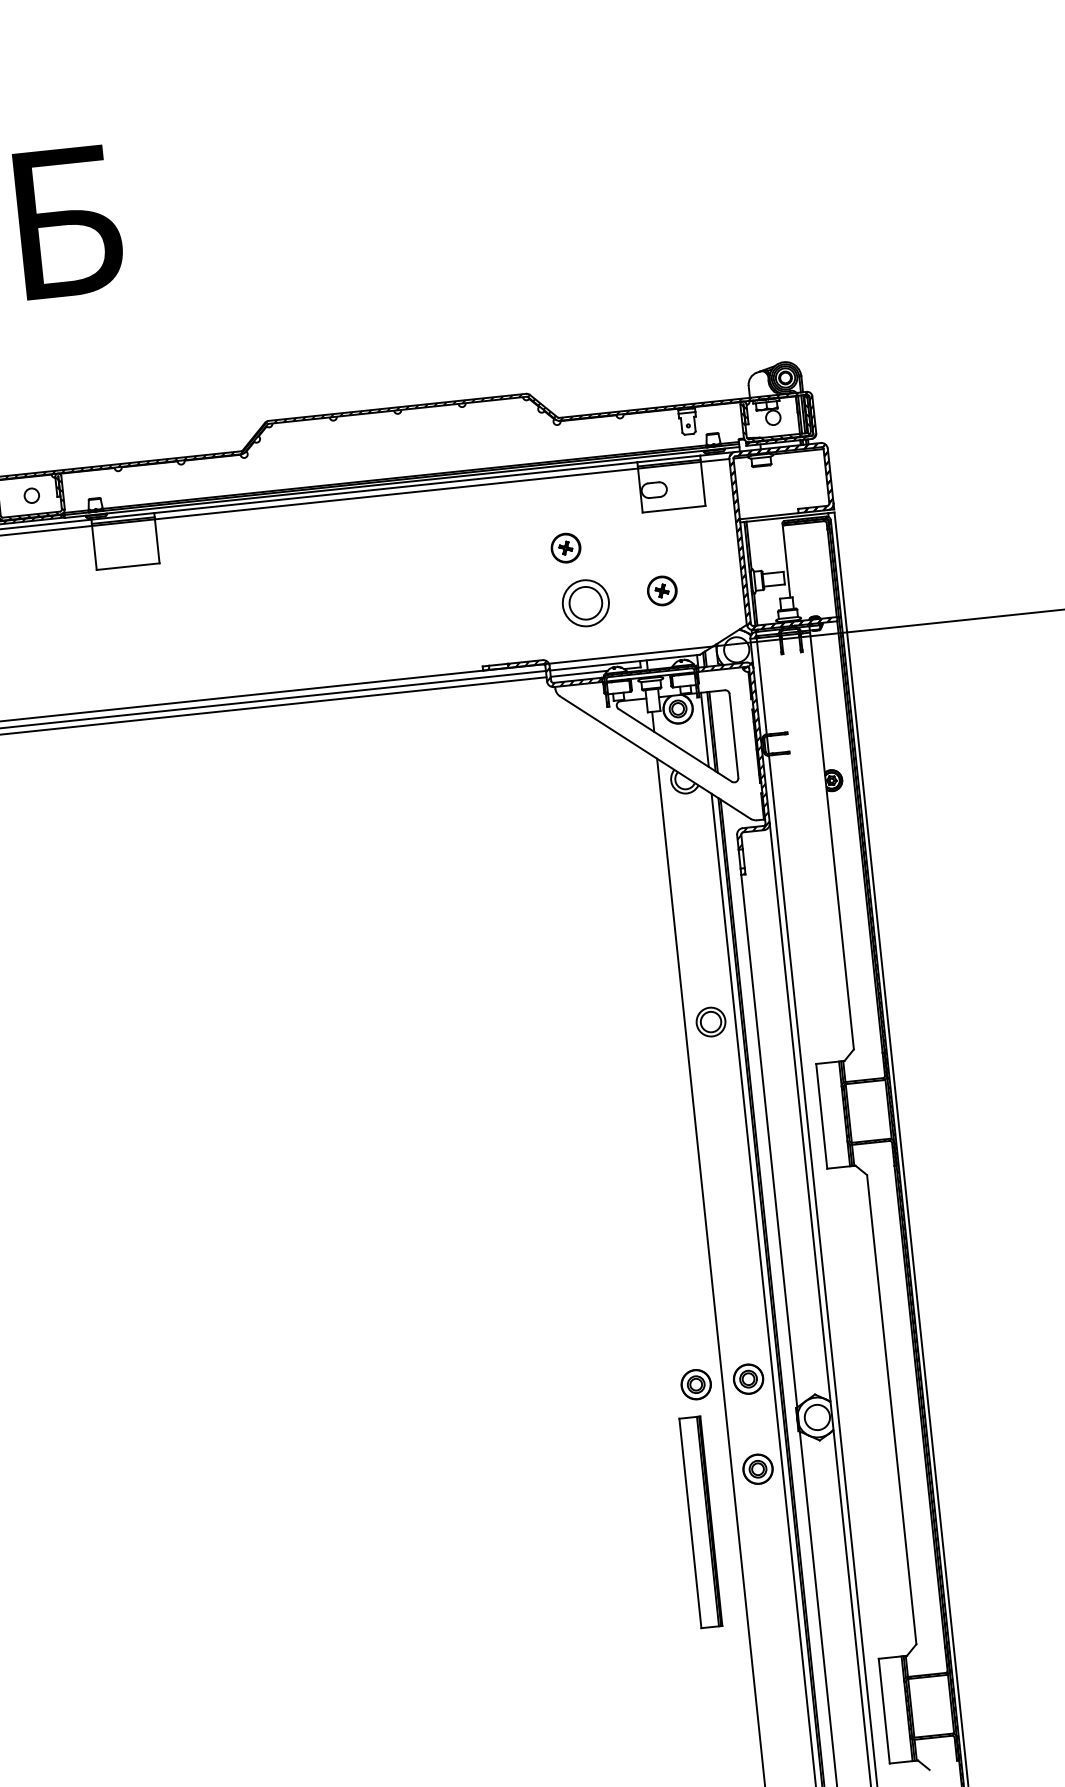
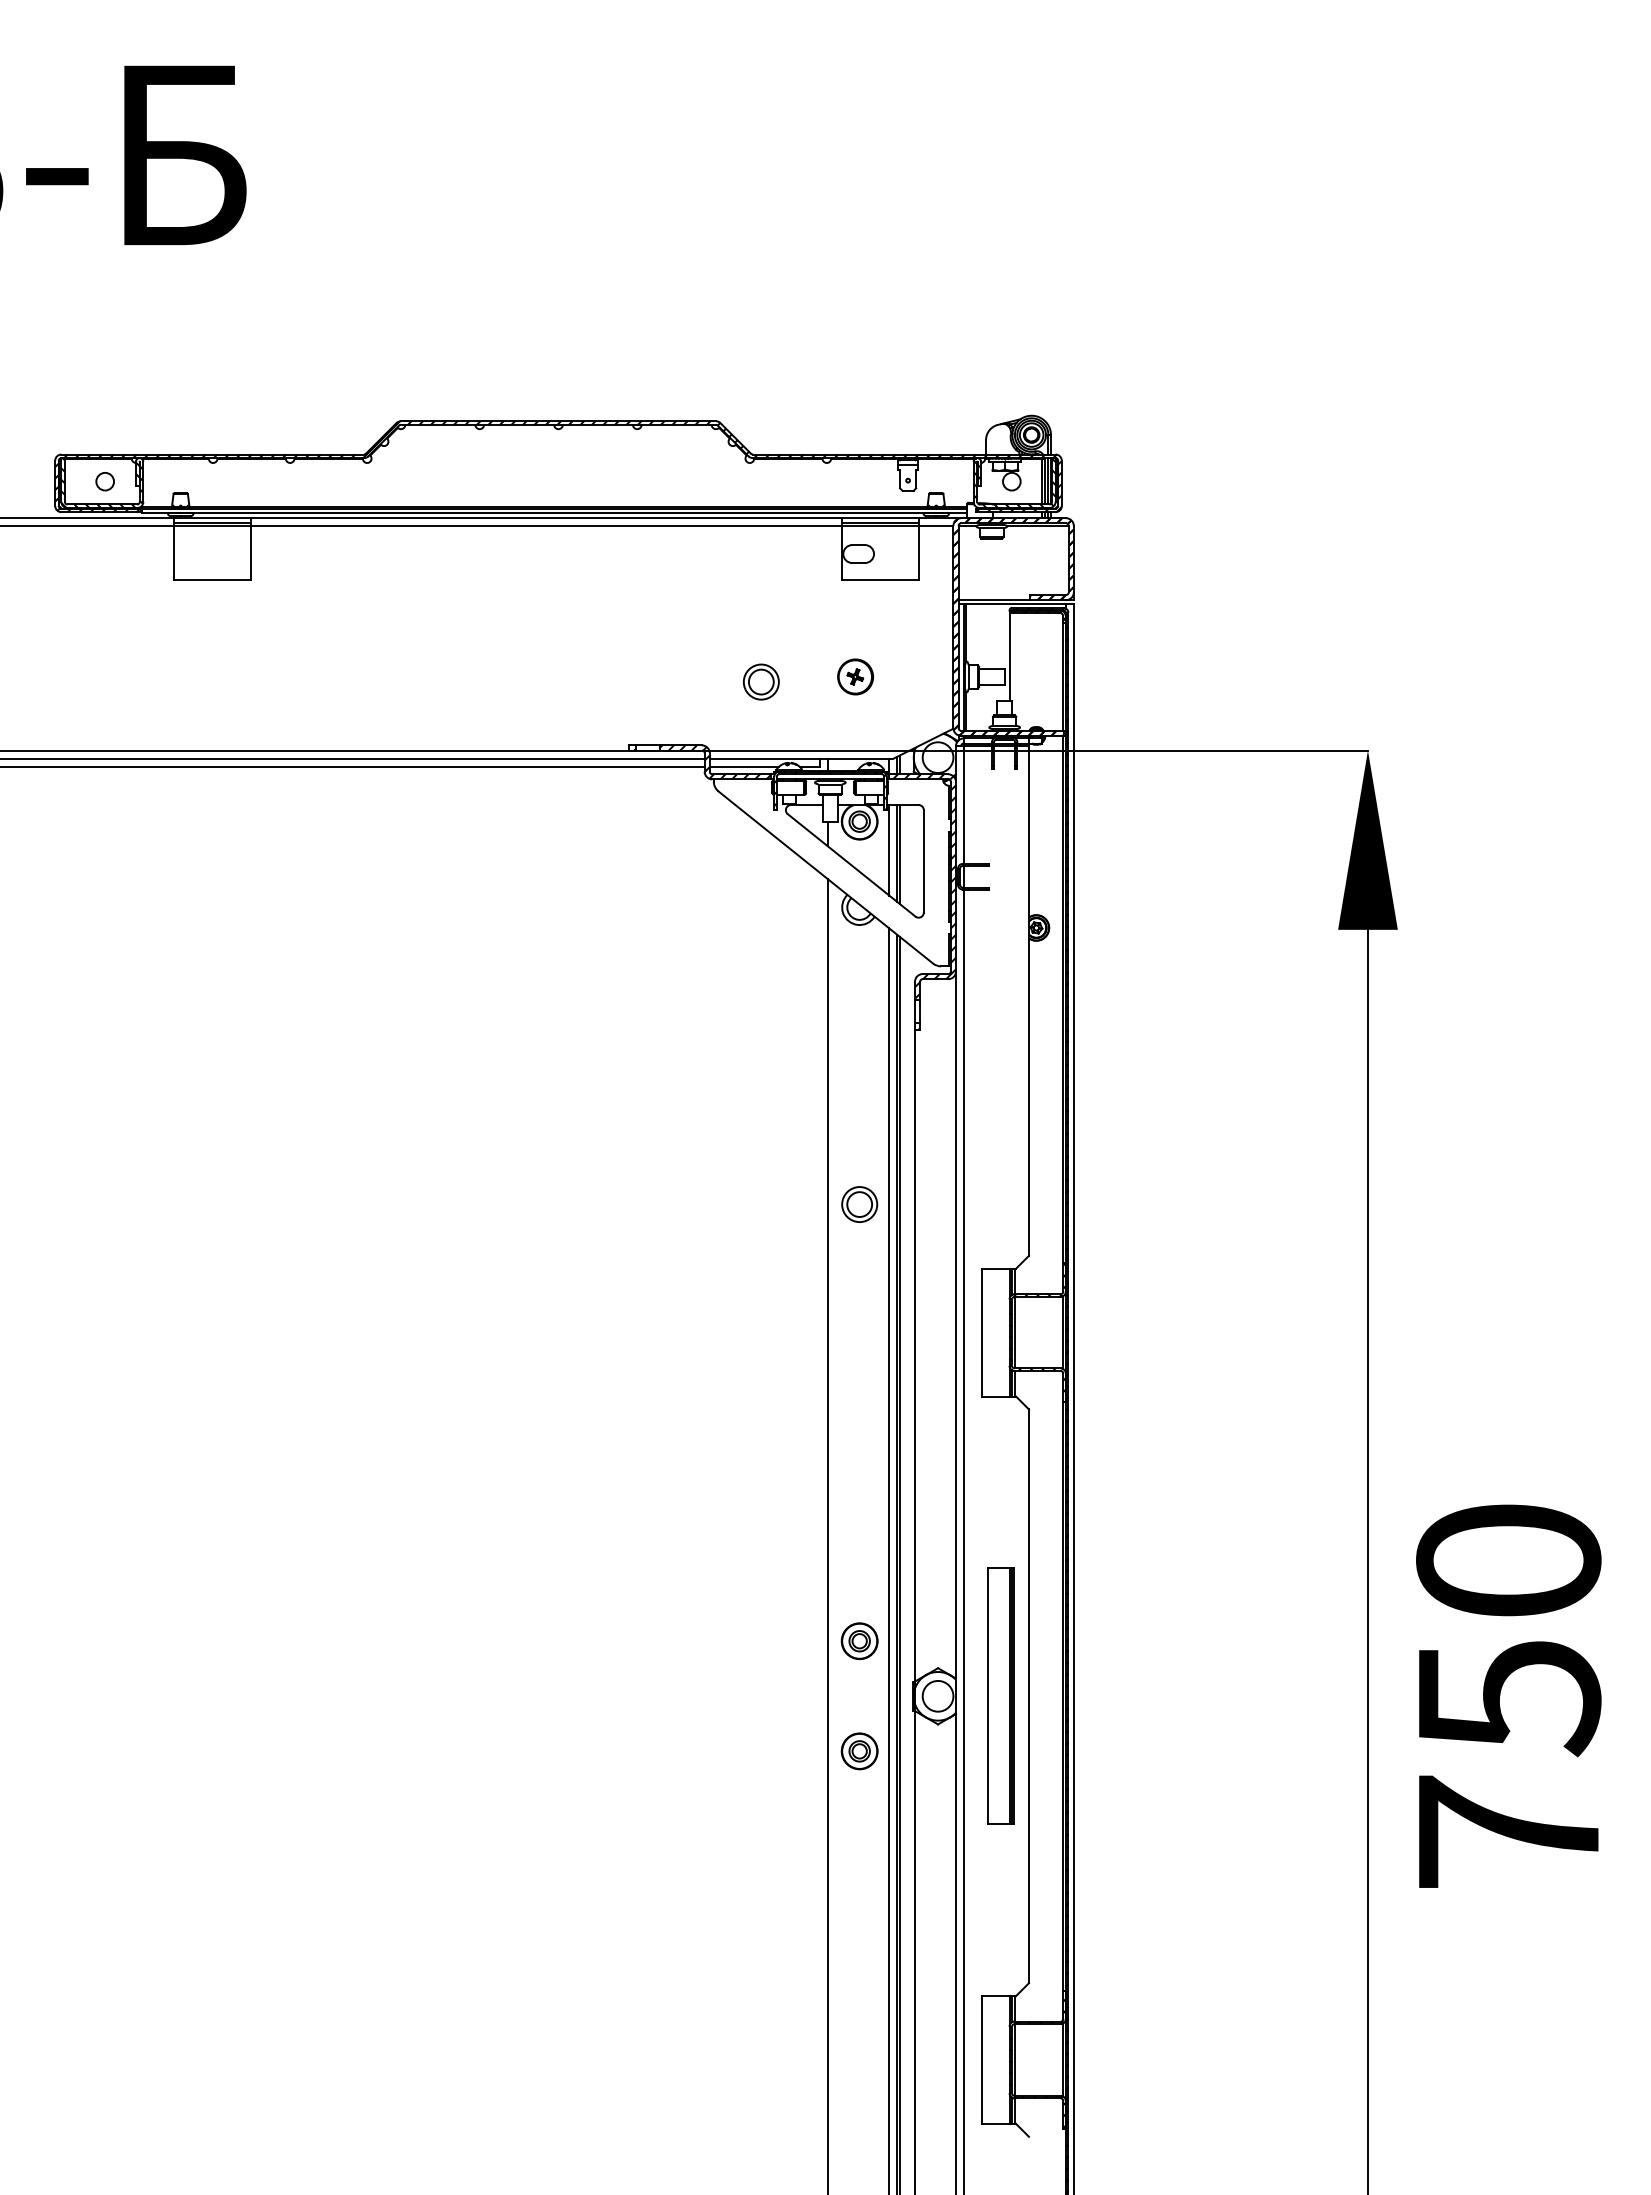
part: (565, 547) -> (744, 612), removed
part: (584, 602) -> (760, 681), size x0.62
part: (696, 1384) -> (795, 1641), removed
part: (700, 1521) -> (1000, 1695), moved

